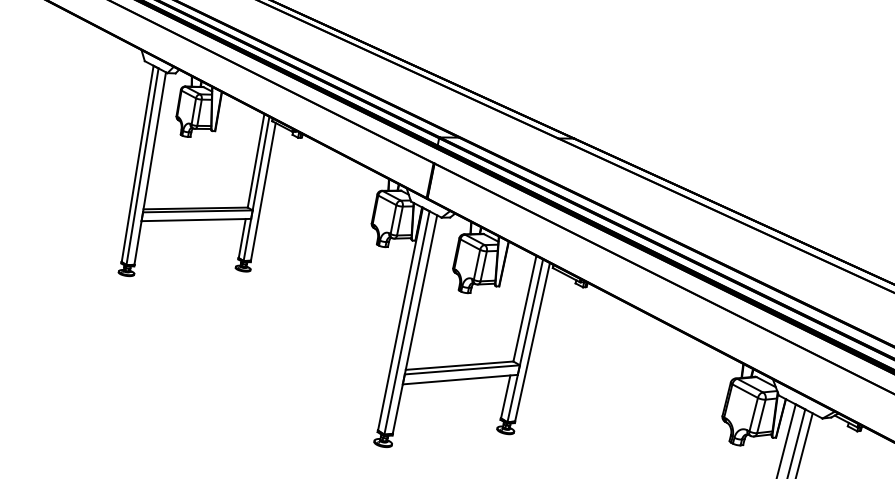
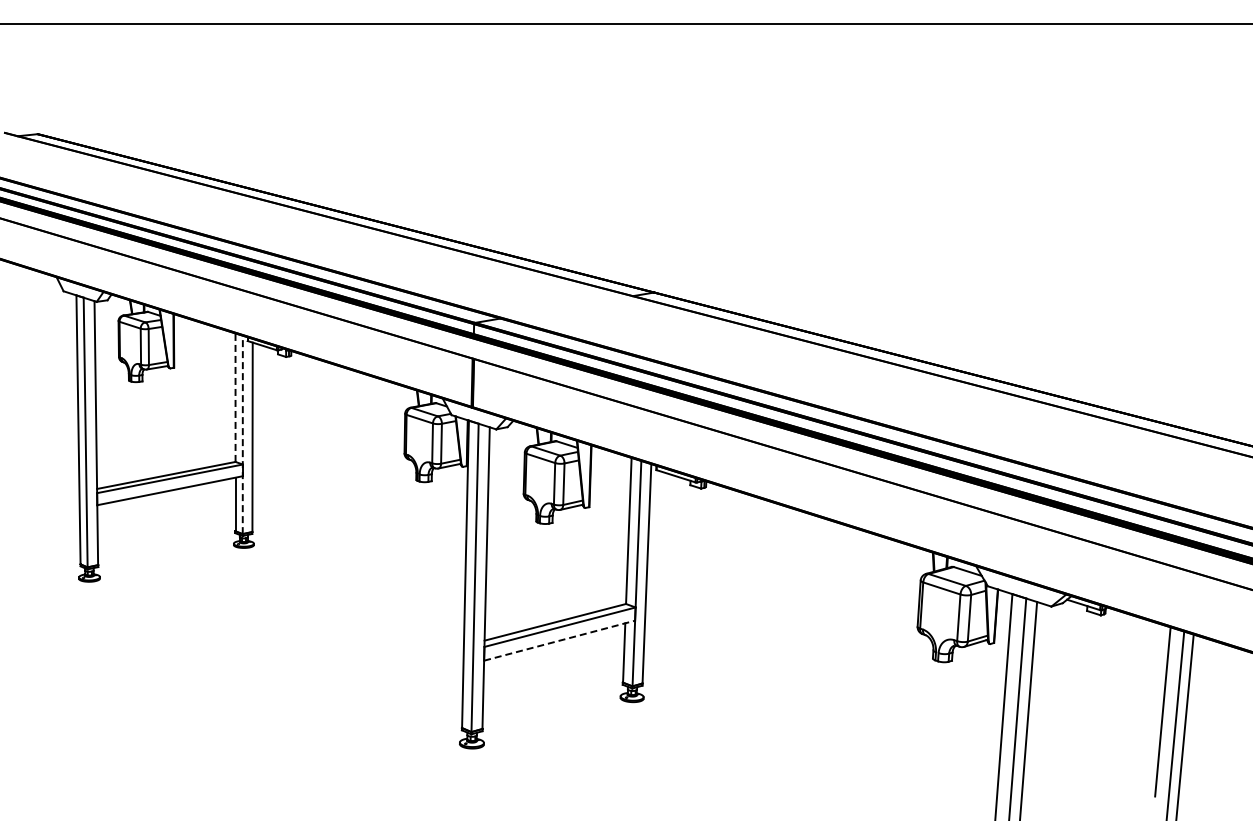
line: (256, 160) -> (235, 397), solid -> dashed
line: (256, 188) -> (242, 434), solid -> dashed
line: (461, 379) -> (560, 640), solid -> dashed

